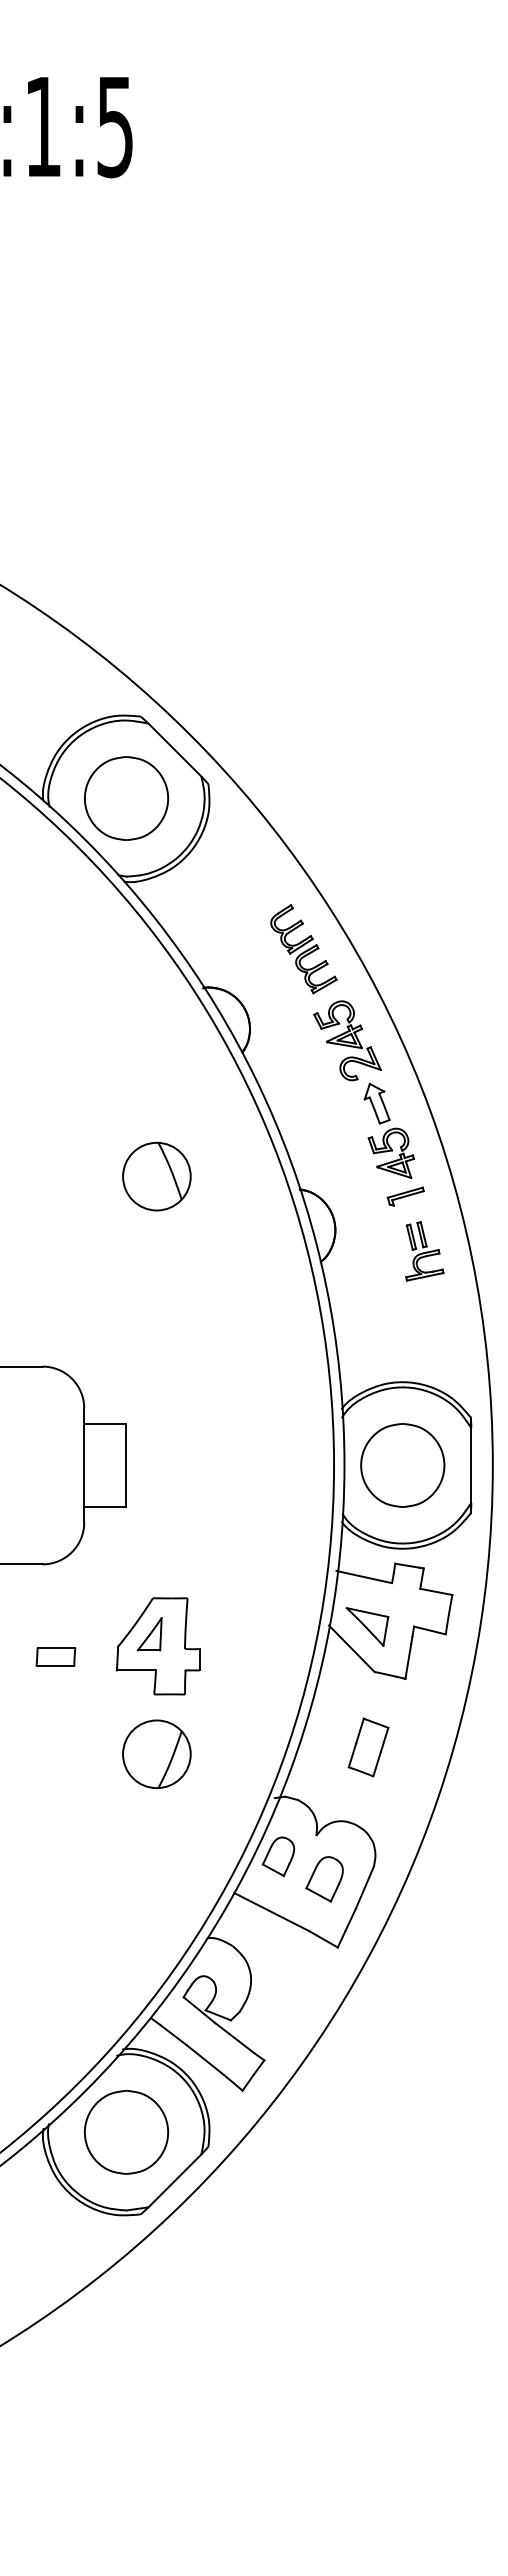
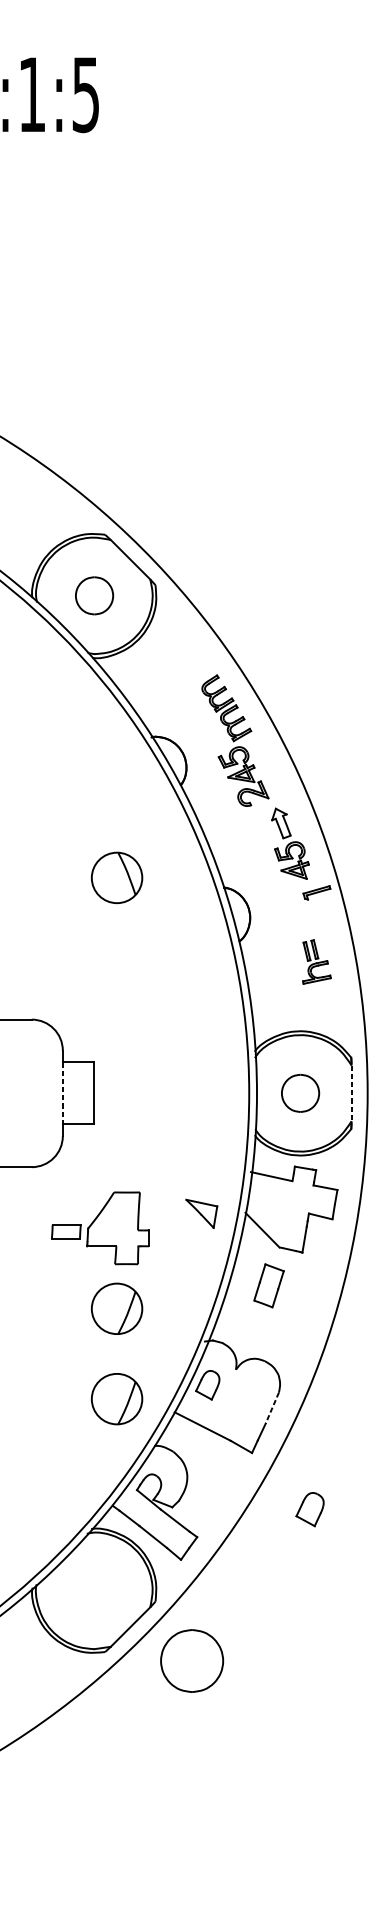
part: (126, 798) -> (94, 595), size x0.6
part: (347, 1040) -> (243, 776), moved
part: (405, 1196) -> (316, 892), moved
part: (424, 1251) -> (316, 962), moved
line: (84, 1465) -> (63, 1093), solid -> dashed
part: (402, 1465) -> (300, 1093), size x0.6
line: (471, 1465) -> (351, 1093), solid -> dashed
part: (367, 1626) -> (201, 1213), moved
part: (149, 1634) -> (111, 1219), removed
part: (55, 1656) -> (66, 1231), moved
part: (368, 1747) -> (268, 1285), moved
part: (156, 1874) -> (116, 1398), added
part: (324, 1879) -> (309, 1509), moved
line: (364, 1887) -> (271, 1408), solid -> dashed
part: (126, 2131) -> (192, 1660), moved

